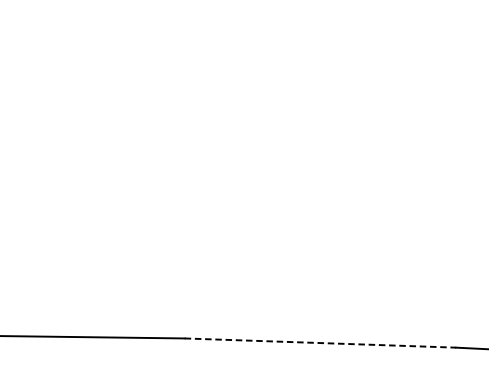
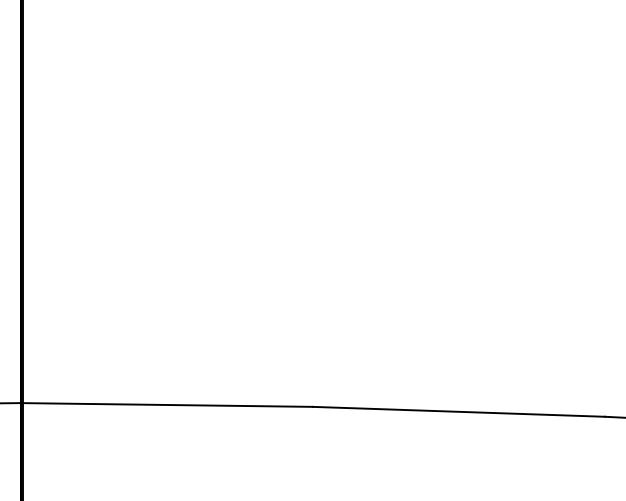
line: (321, 342) -> (459, 411), dashed -> solid

